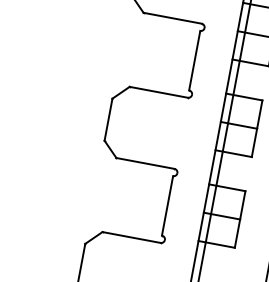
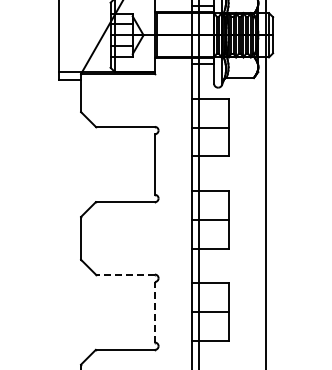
line: (145, 163) -> (125, 274), solid -> dashed
line: (167, 205) -> (154, 311), solid -> dashed

